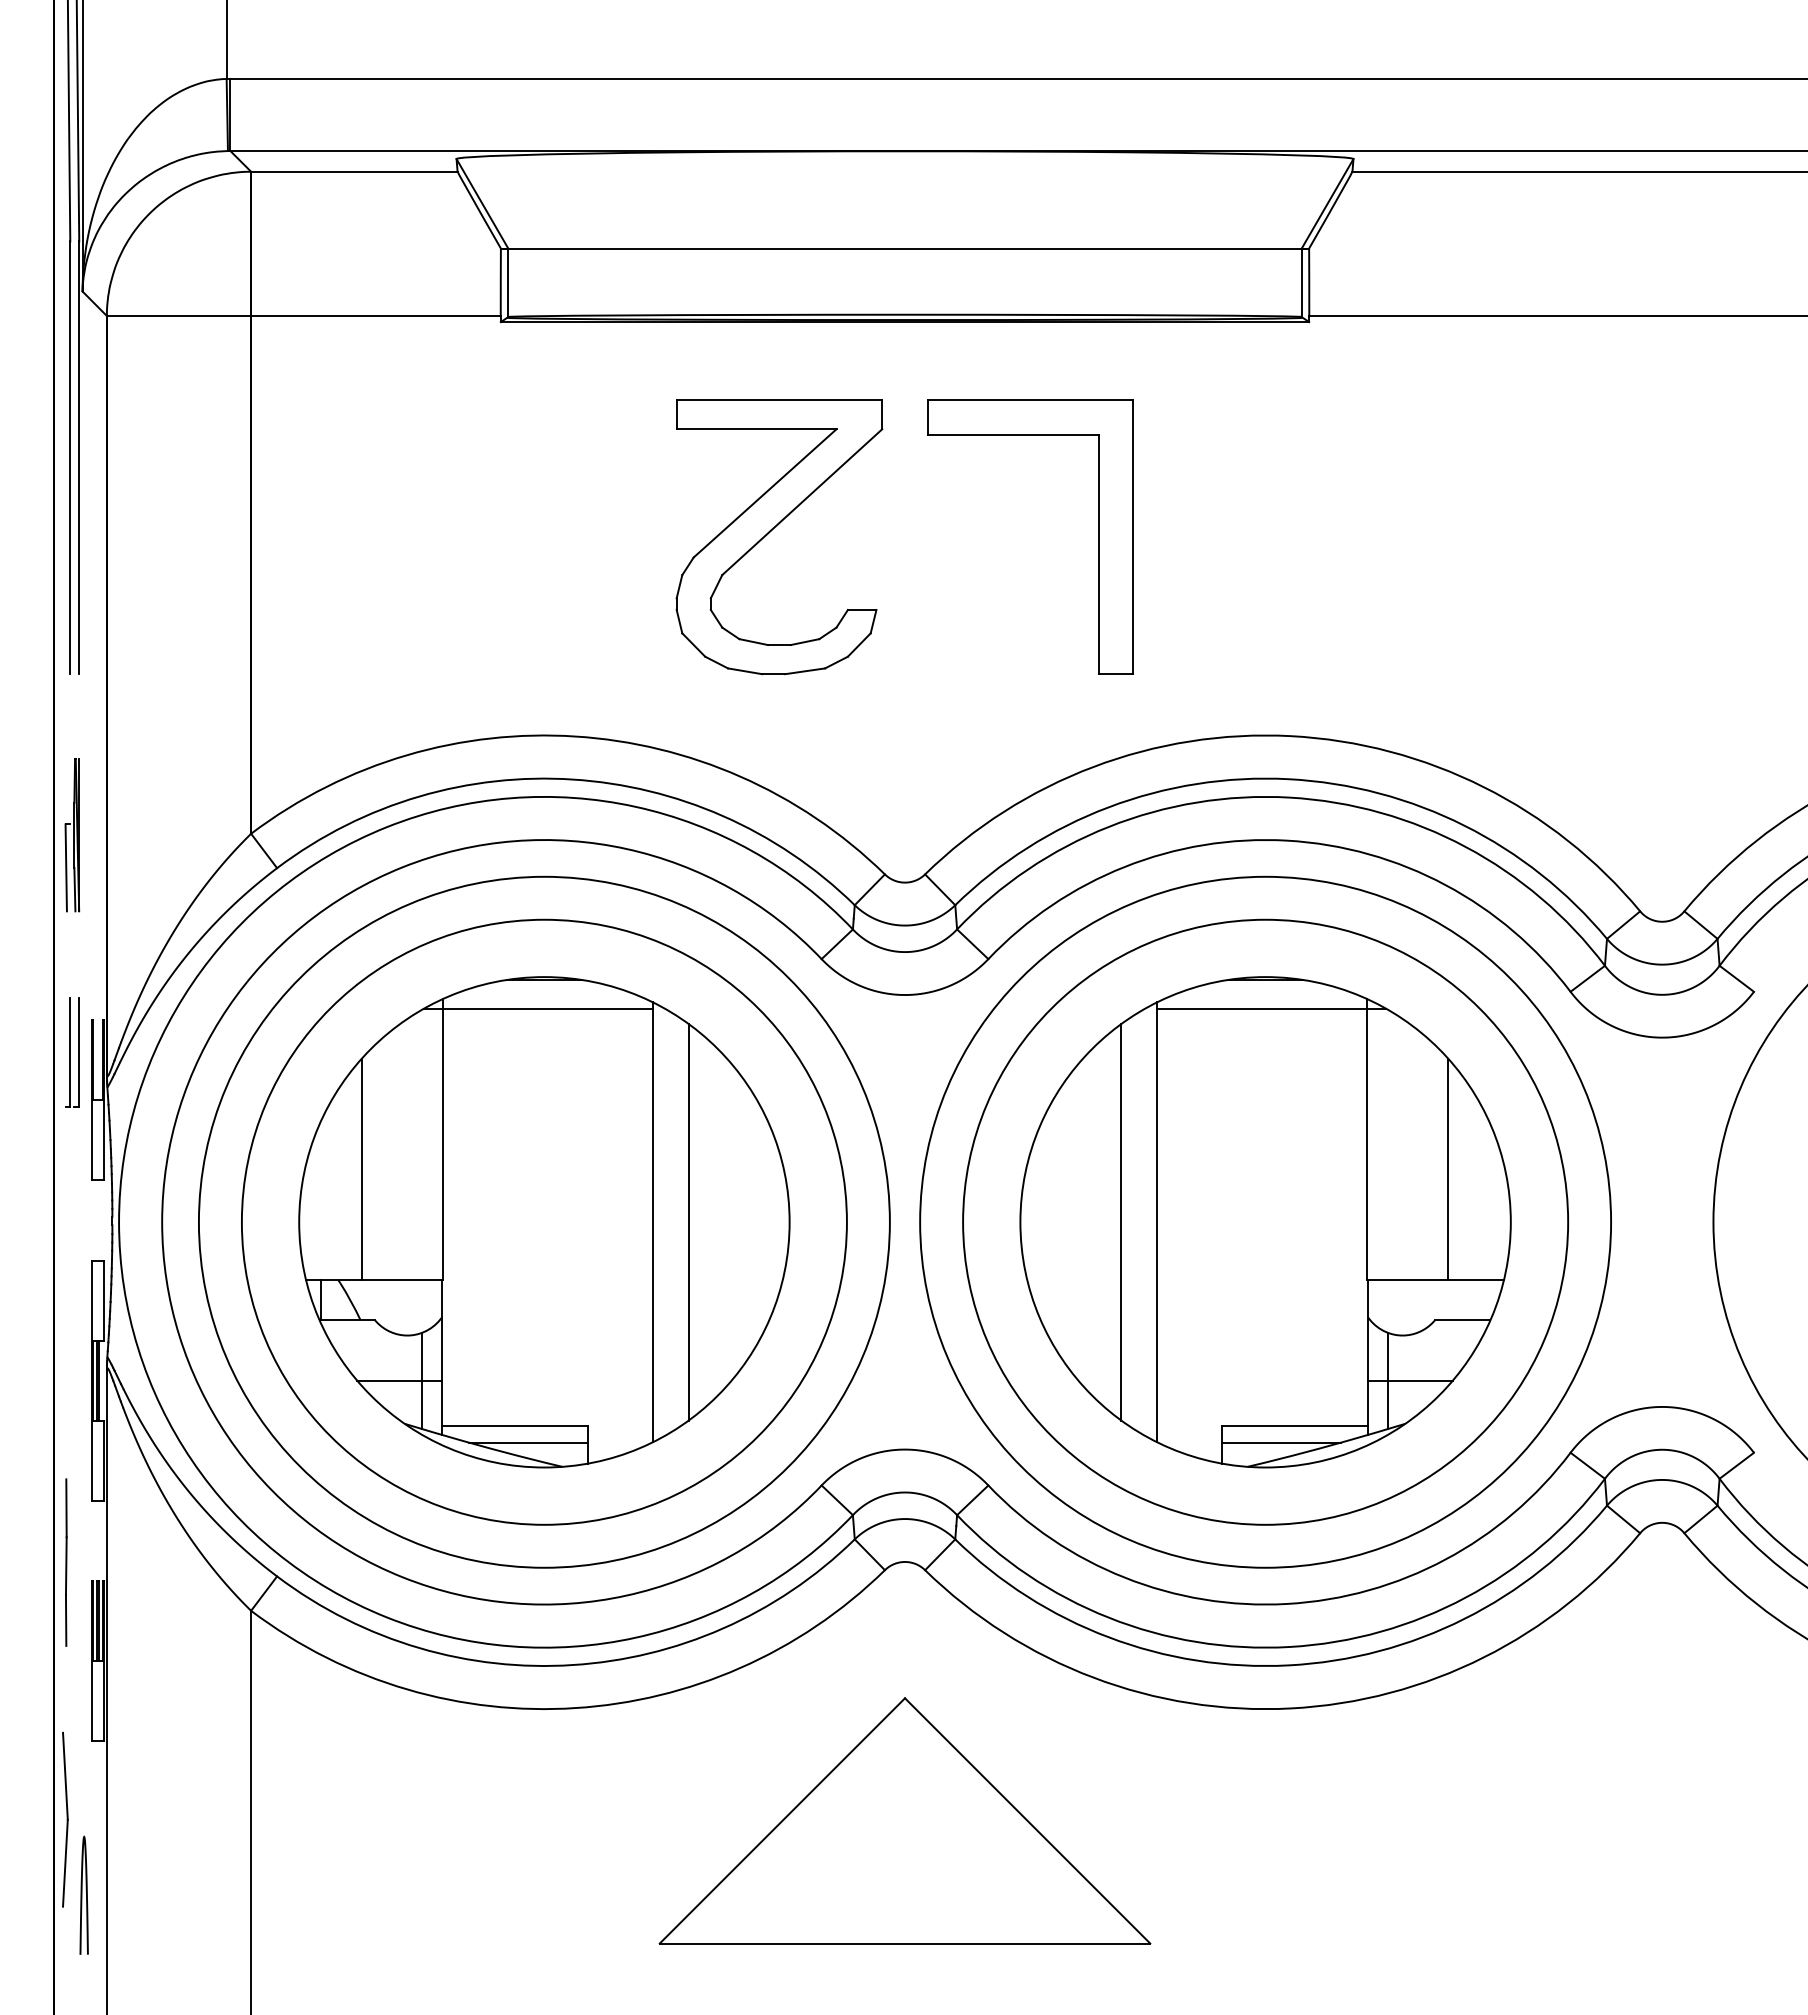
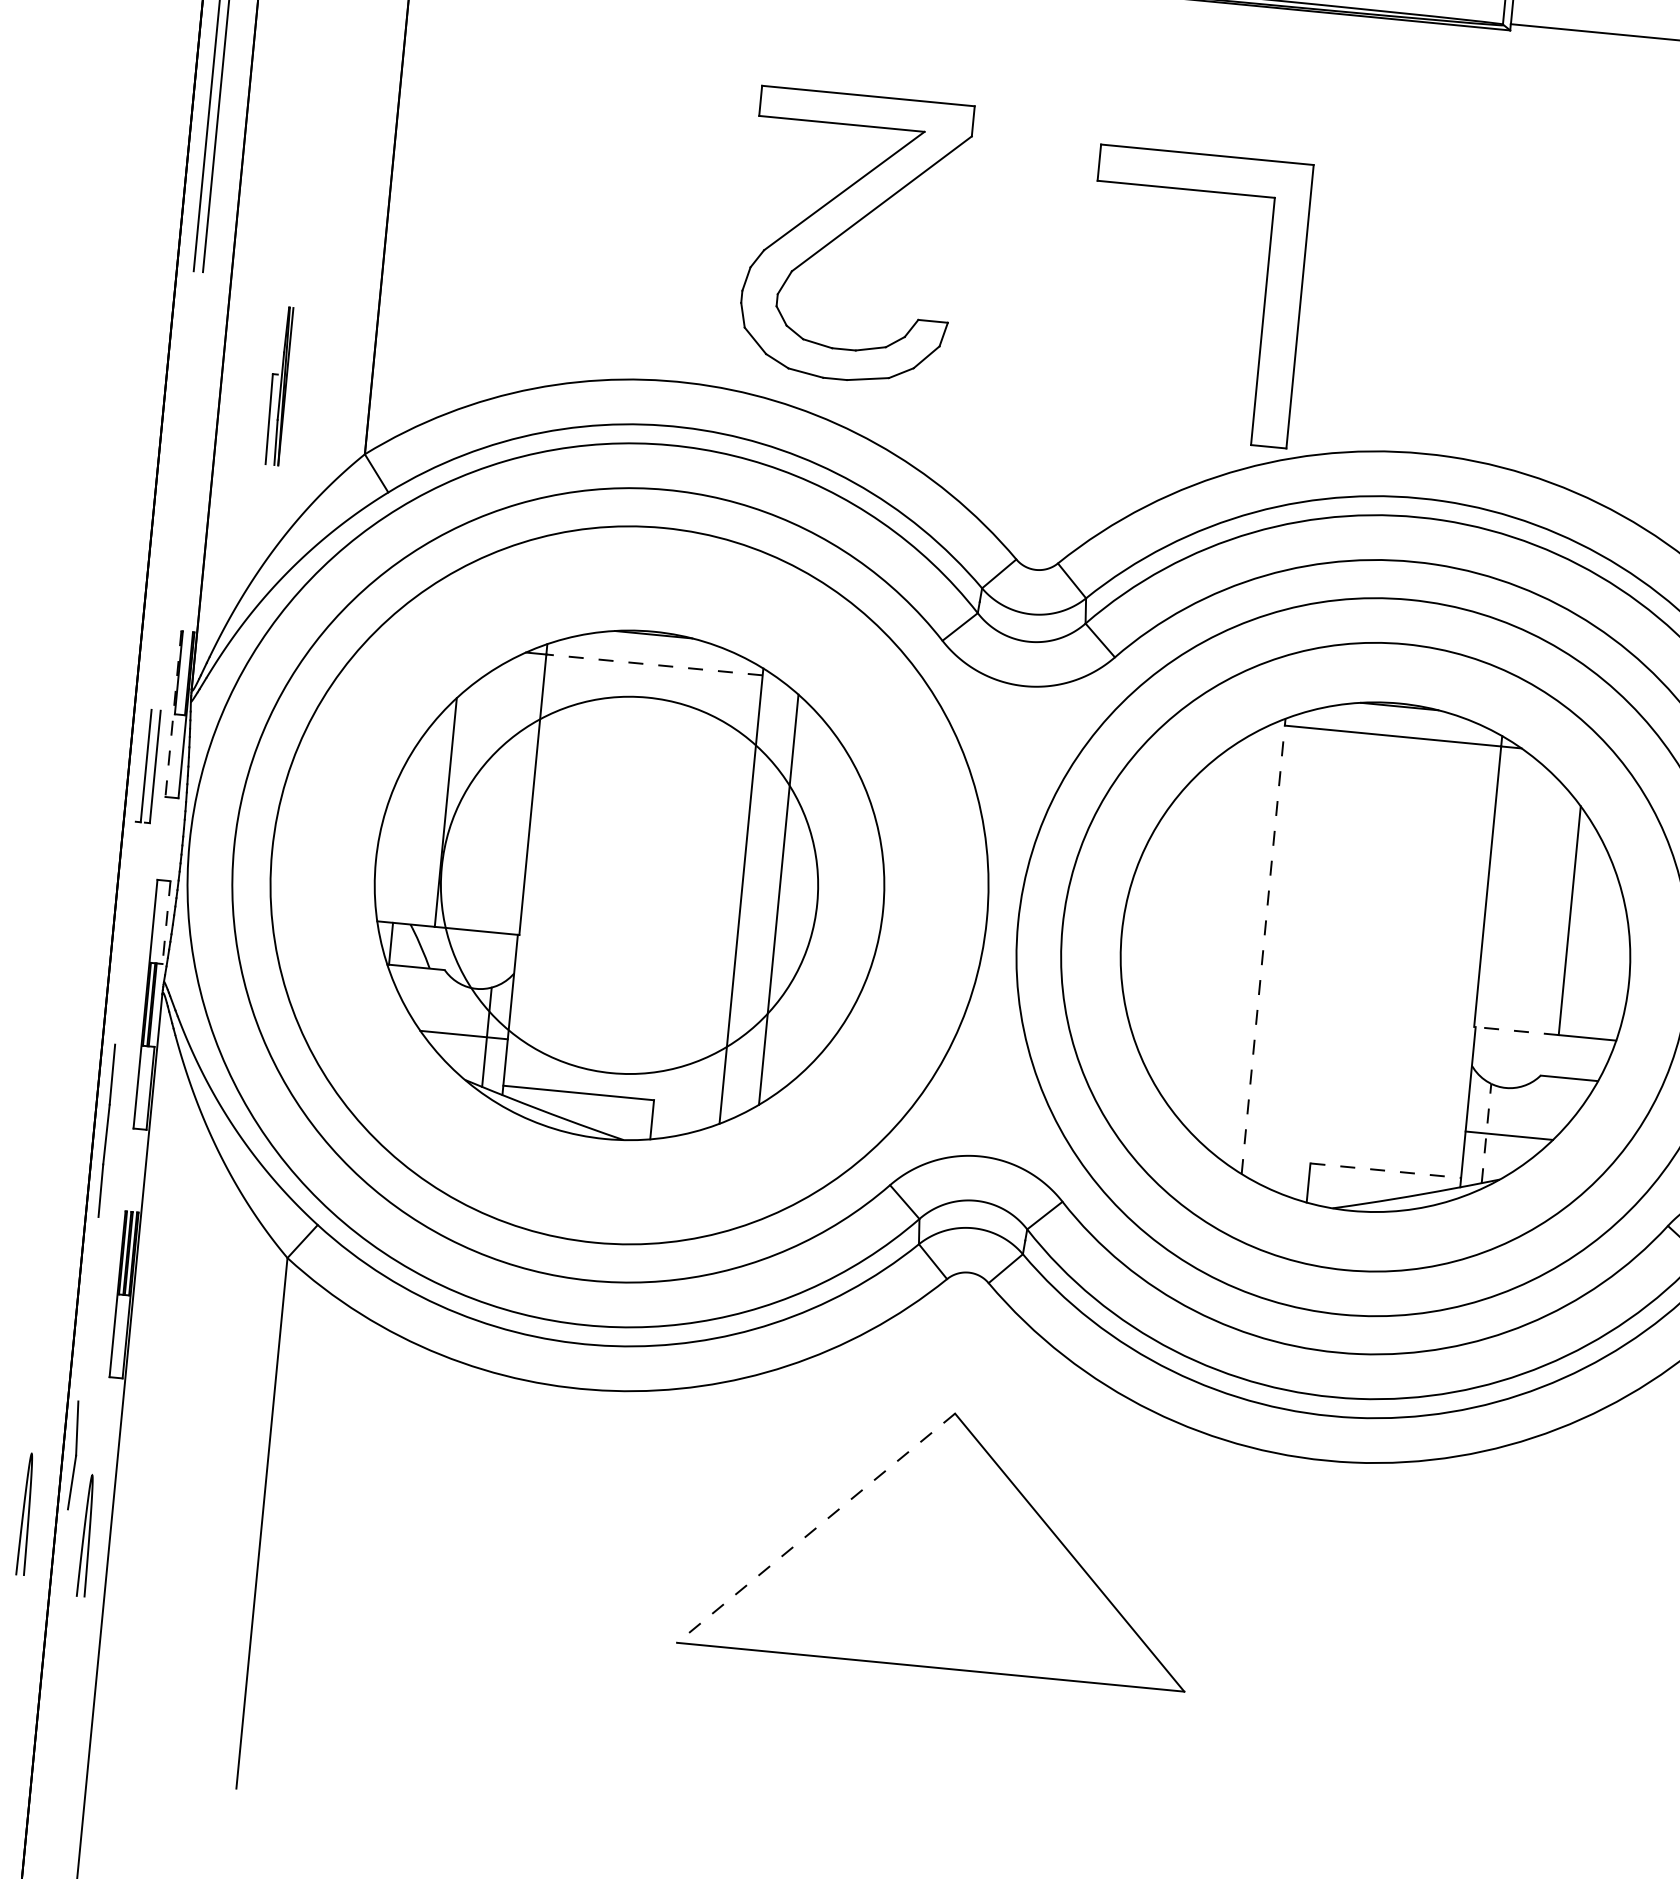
part: (772, 530) -> (848, 230), moved
part: (1098, 536) -> (1264, 302), moved
part: (72, 835) -> (278, 386), moved
line: (548, 1008) -> (655, 664), solid -> dashed
part: (72, 1052) -> (148, 766), moved
line: (91, 1100) -> (173, 714), solid -> dashed
circle: (543, 1221) -> (628, 884), size x0.6
line: (1157, 1221) -> (1263, 945), solid -> dashed
line: (1121, 1222) -> (1226, 943), removed
line: (1407, 1280) -> (1516, 1031), solid -> dashed
line: (104, 1301) -> (166, 923), solid -> dashed
line: (1388, 1380) -> (1486, 1133), solid -> dashed
line: (1295, 1425) -> (1386, 1170), solid -> dashed
line: (527, 1442) -> (590, 1111), removed
line: (1281, 1442) -> (1369, 1186), removed
line: (66, 1562) -> (107, 1130), moved
part: (65, 1819) -> (74, 1455), size x0.6
line: (782, 1821) -> (816, 1528), solid -> dashed
curve: (22, 1879) -> (24, 1513), added

